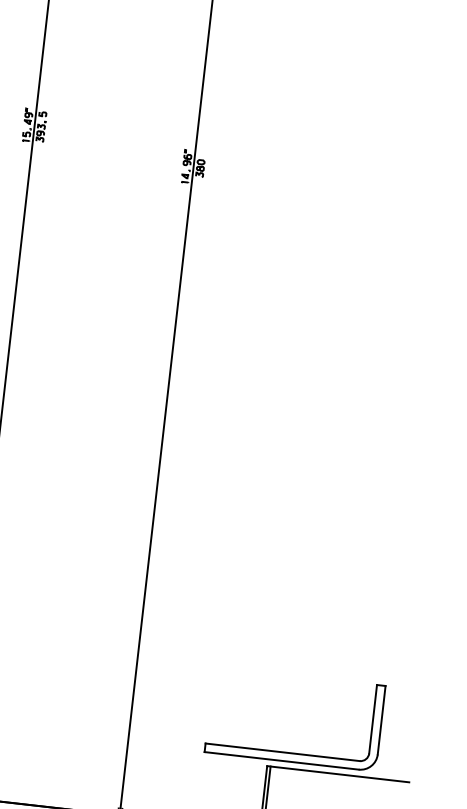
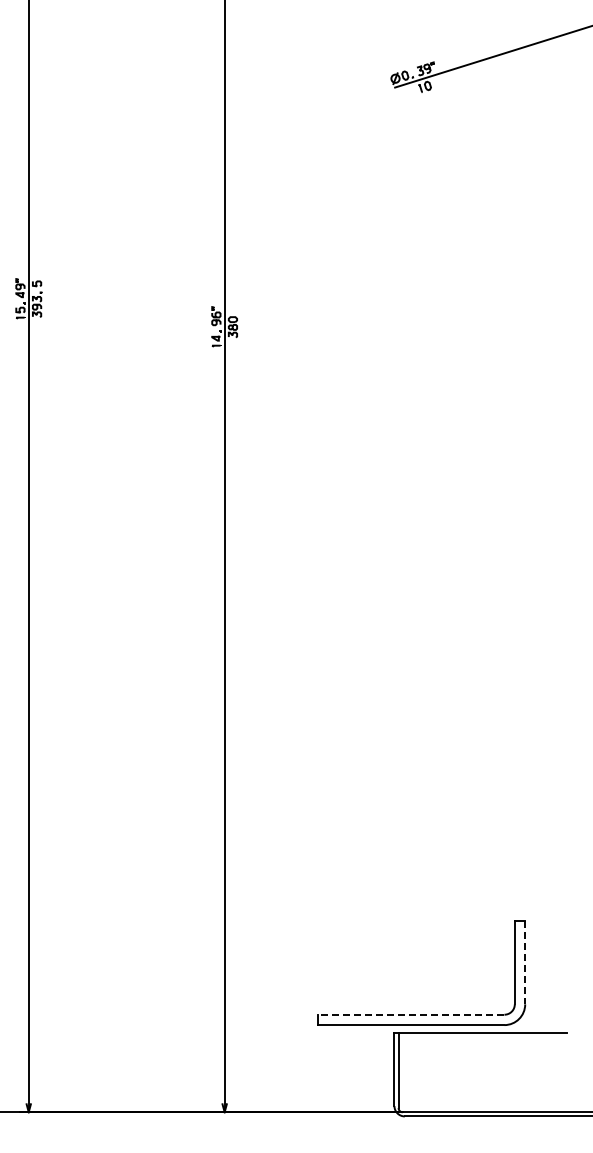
line: (381, 719) -> (525, 962), solid -> dashed
line: (282, 752) -> (410, 1014), solid -> dashed

